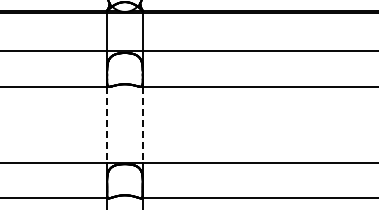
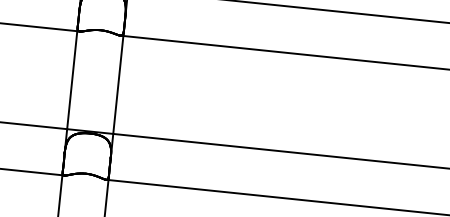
line: (107, 124) -> (72, 79), dashed -> solid
line: (142, 124) -> (117, 84), dashed -> solid

